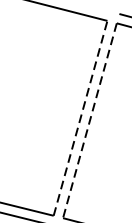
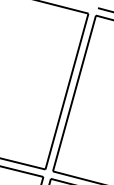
line: (79, 118) -> (66, 91), dashed -> solid
line: (89, 120) -> (74, 93), dashed -> solid

